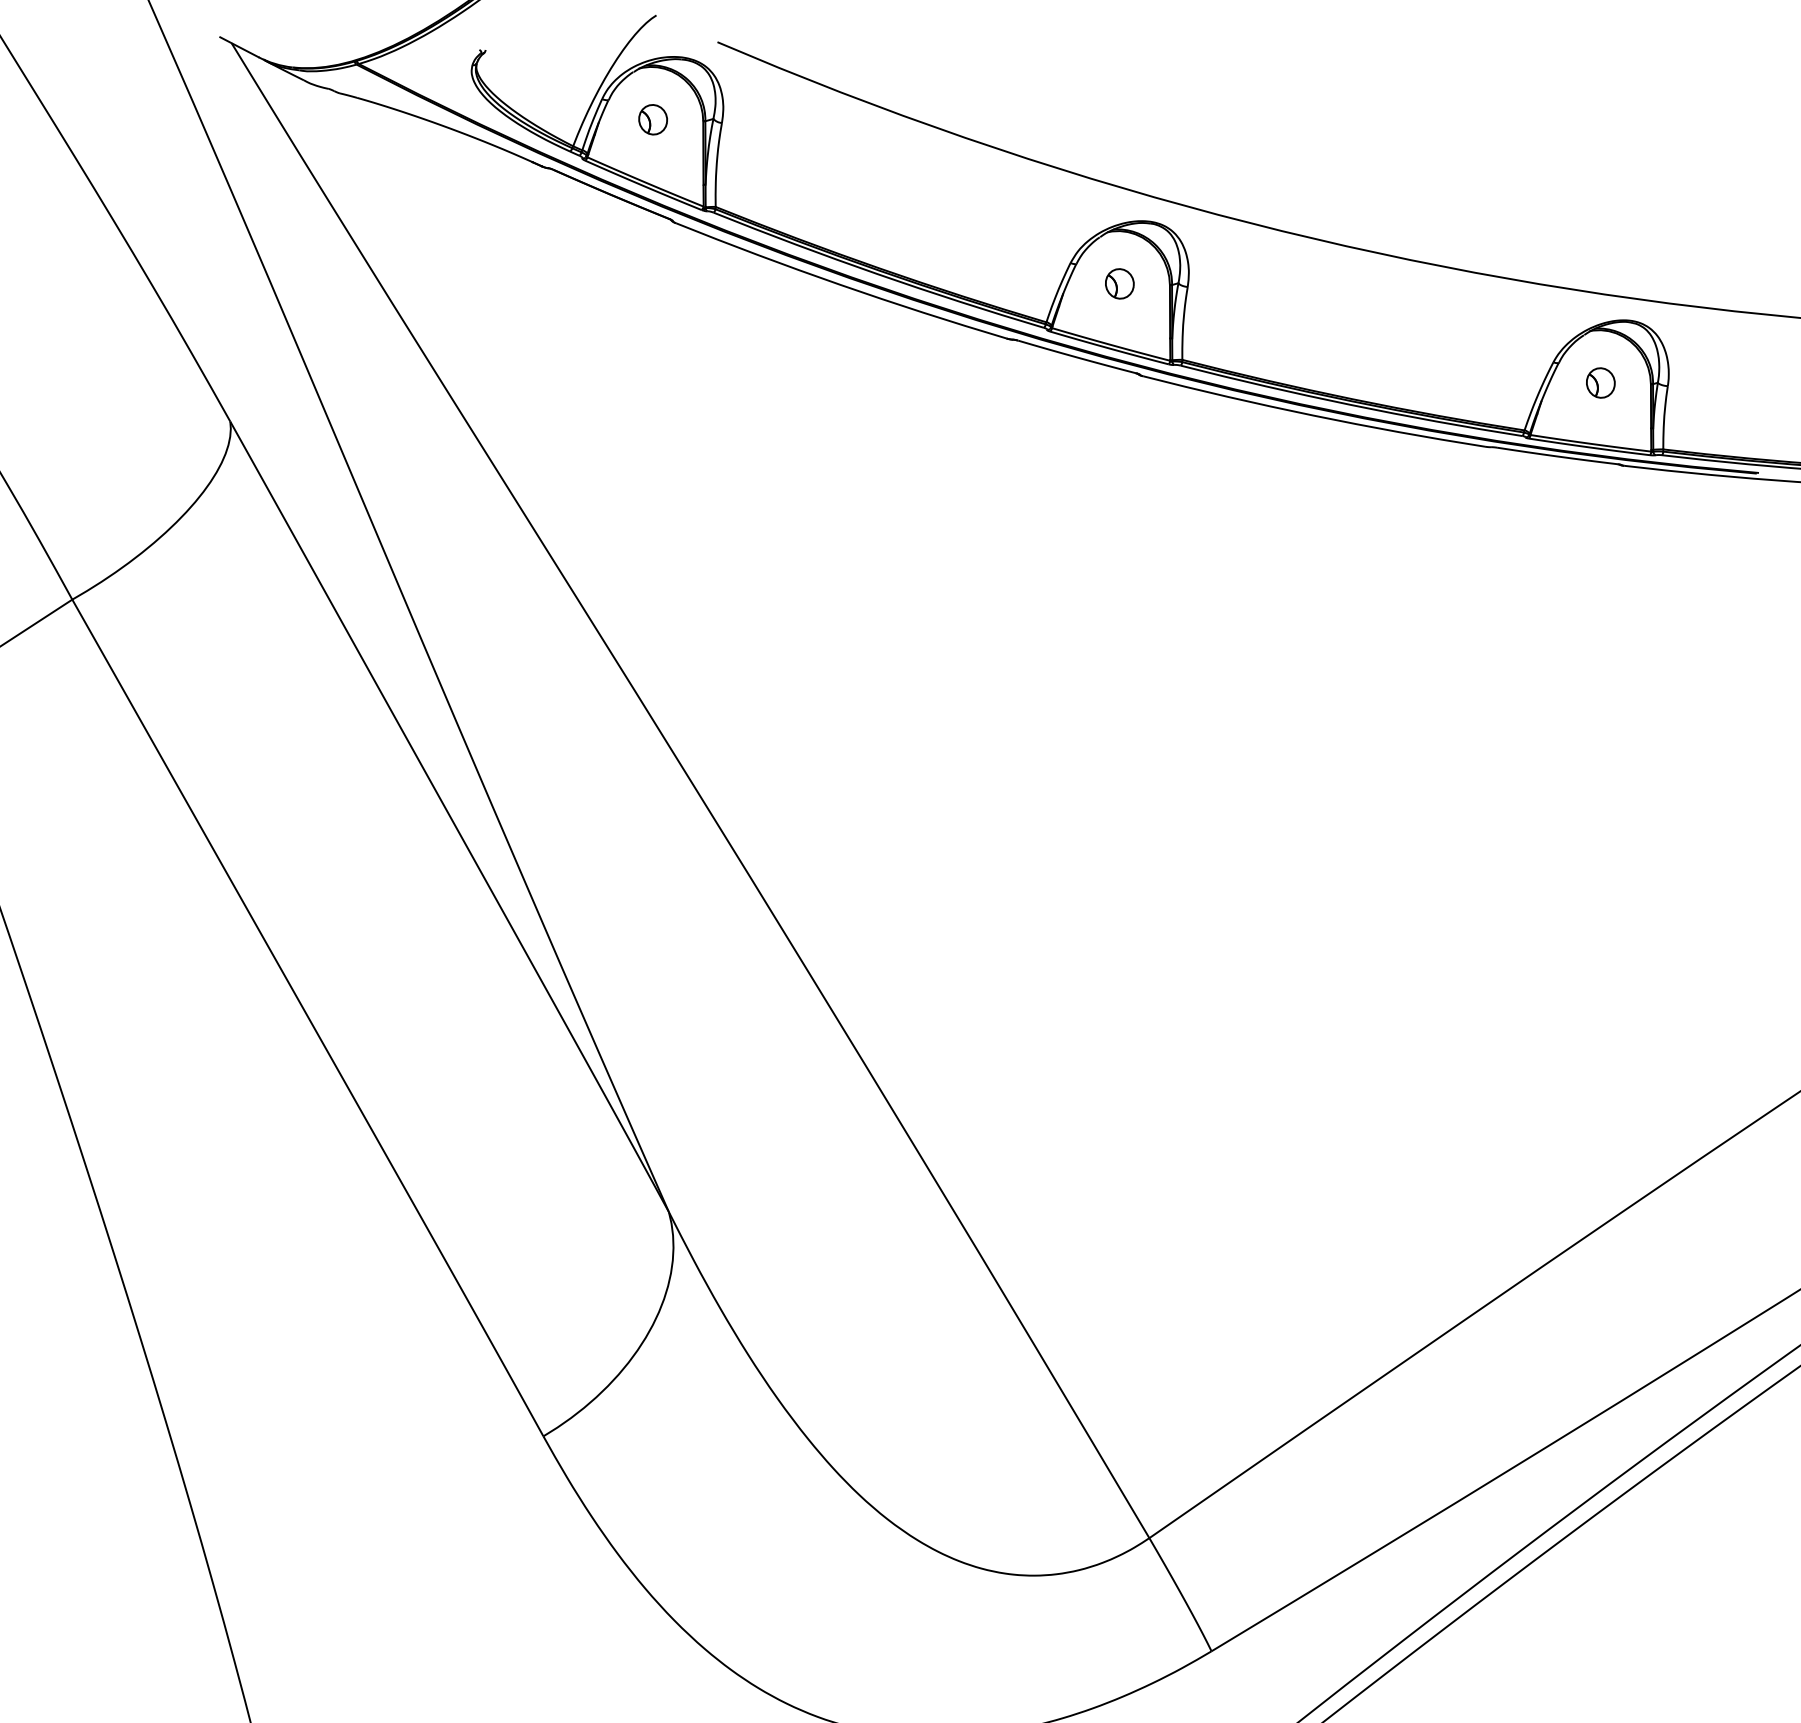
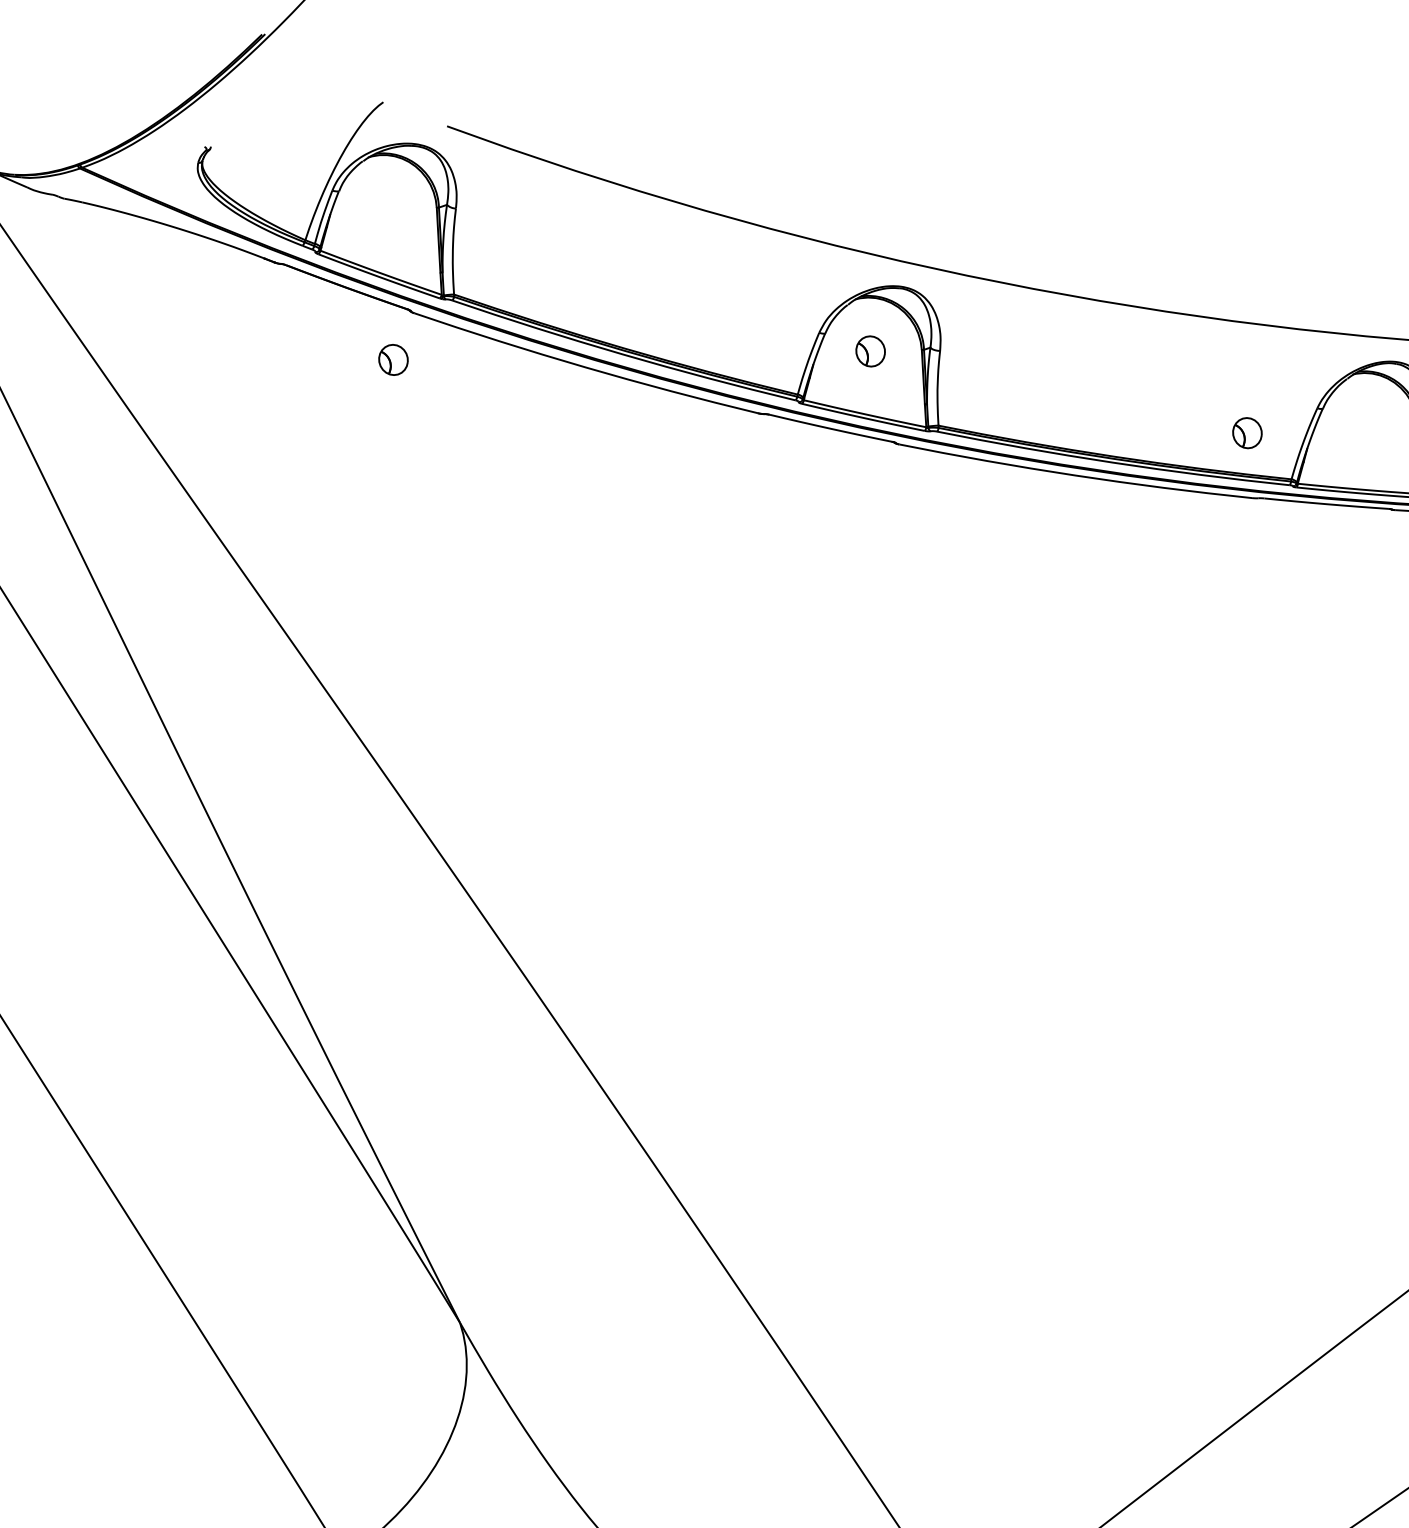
part: (652, 119) -> (392, 359), moved
part: (1600, 382) -> (1247, 432), moved

